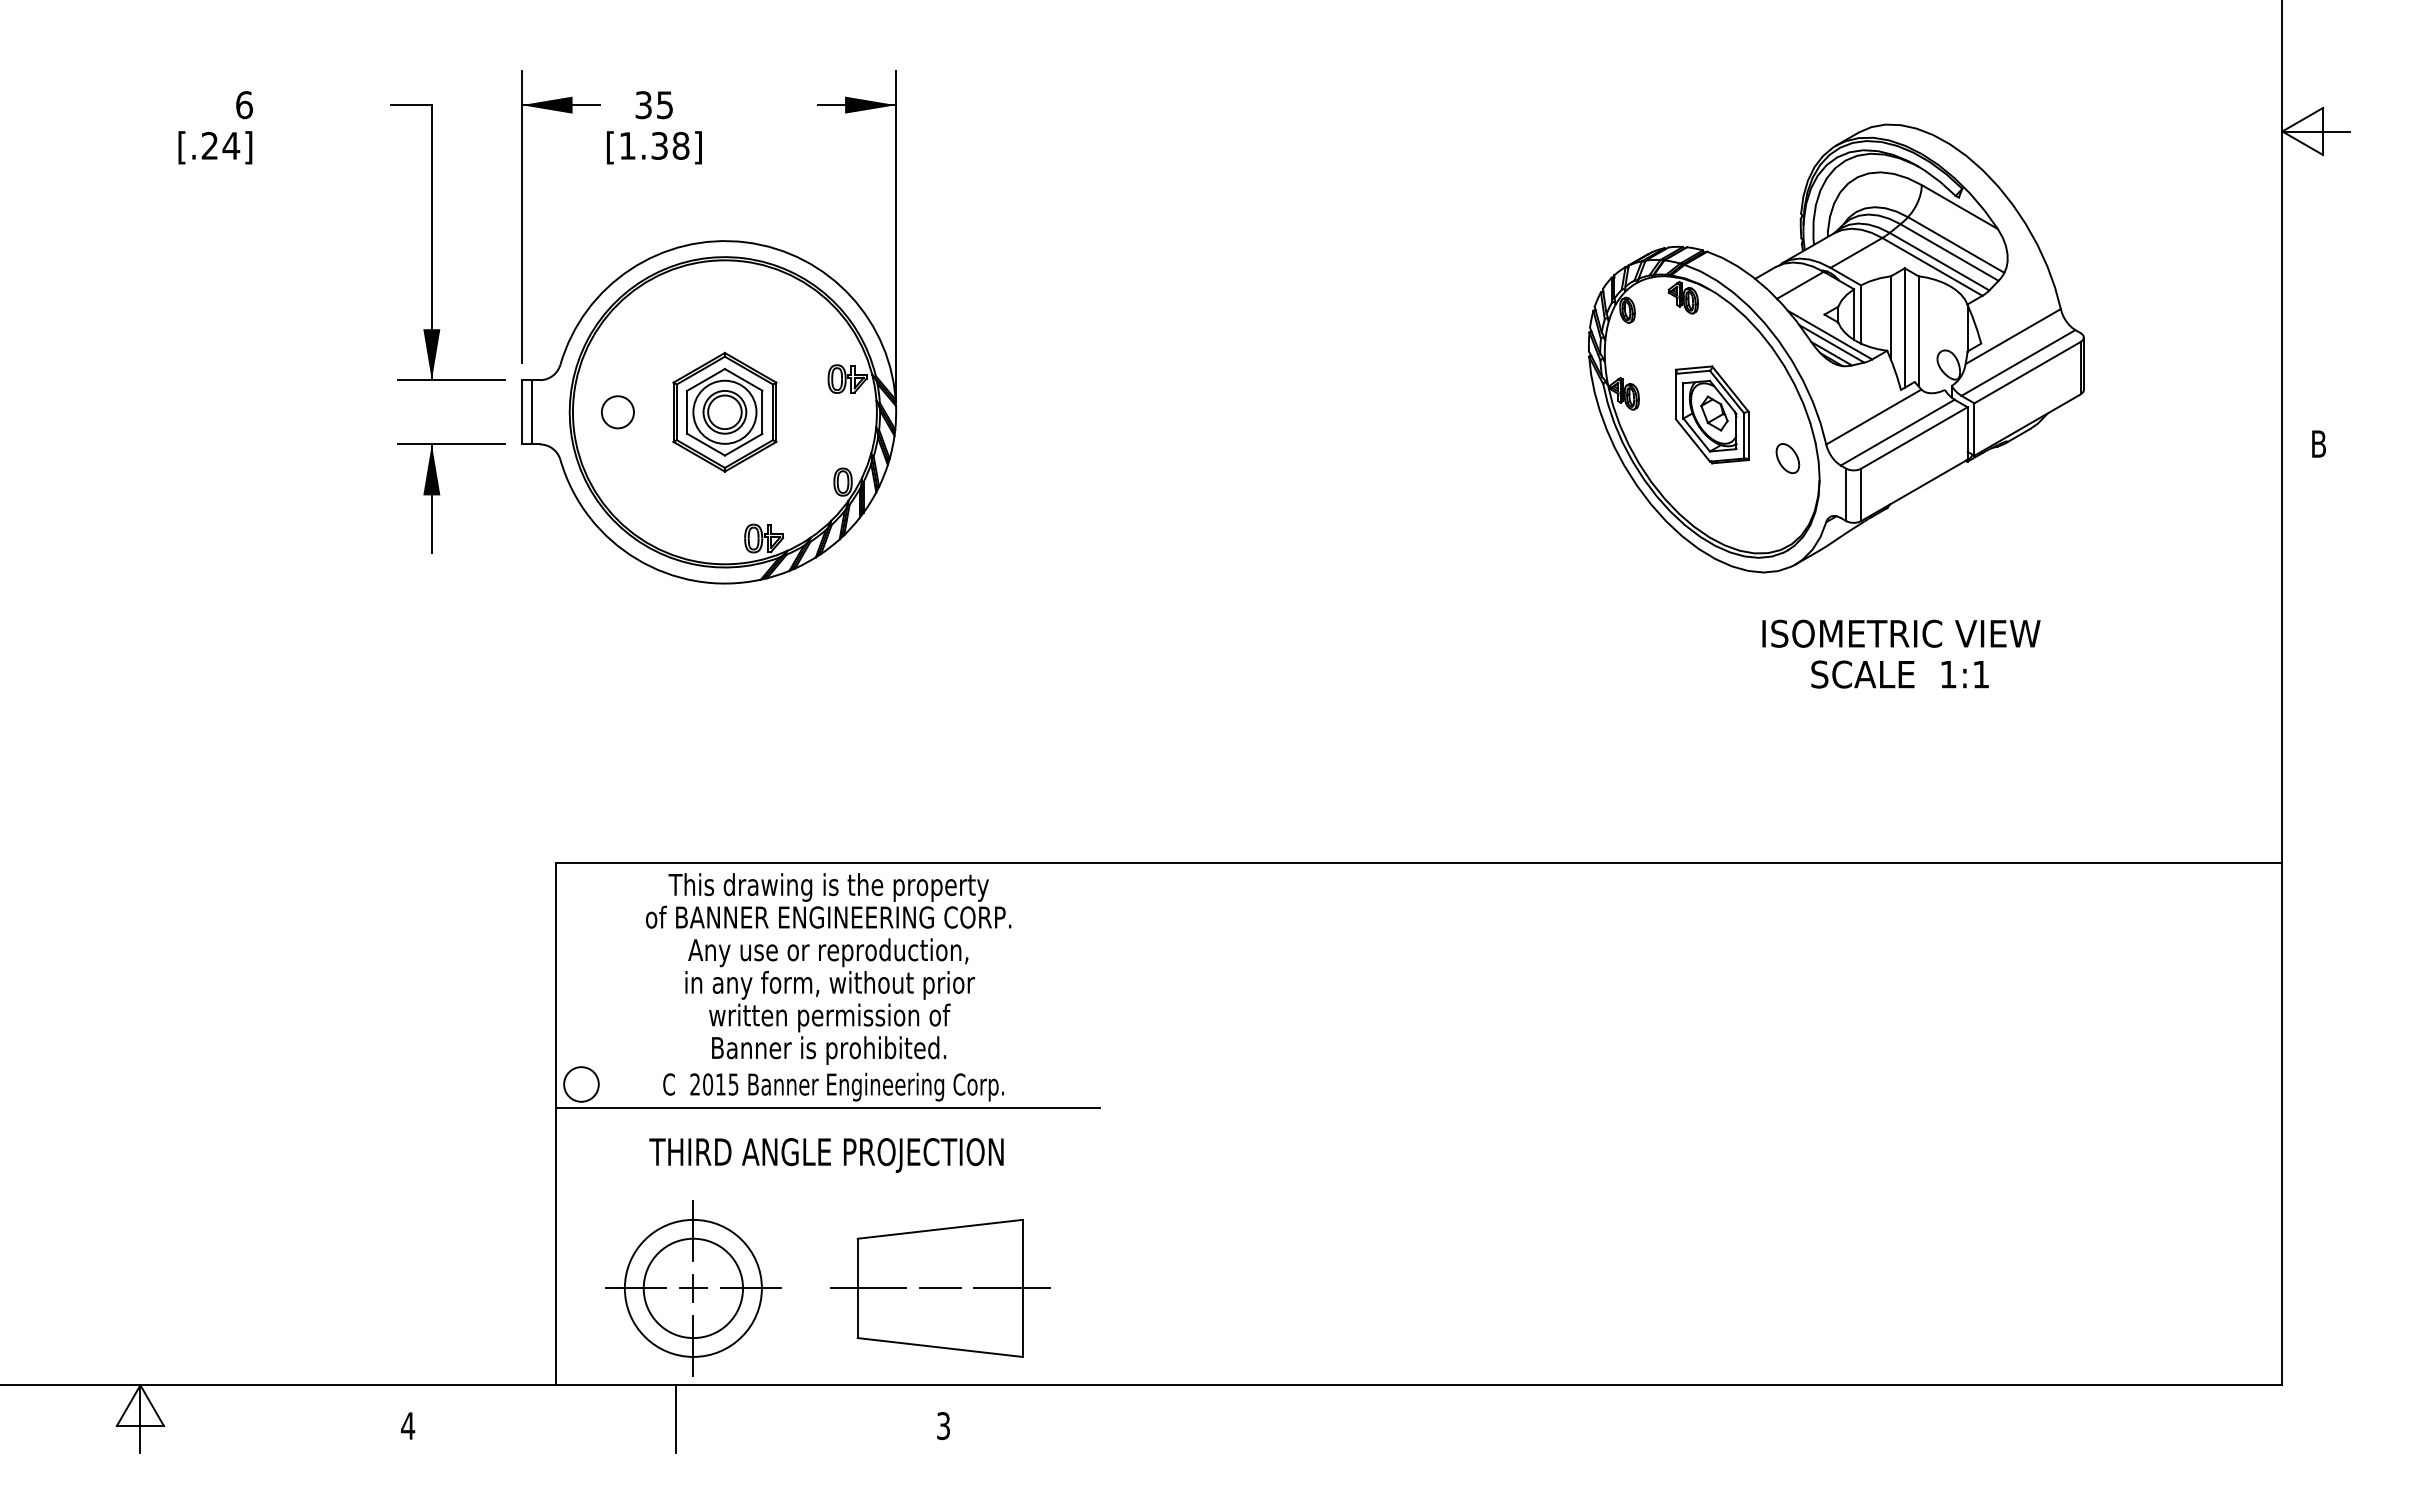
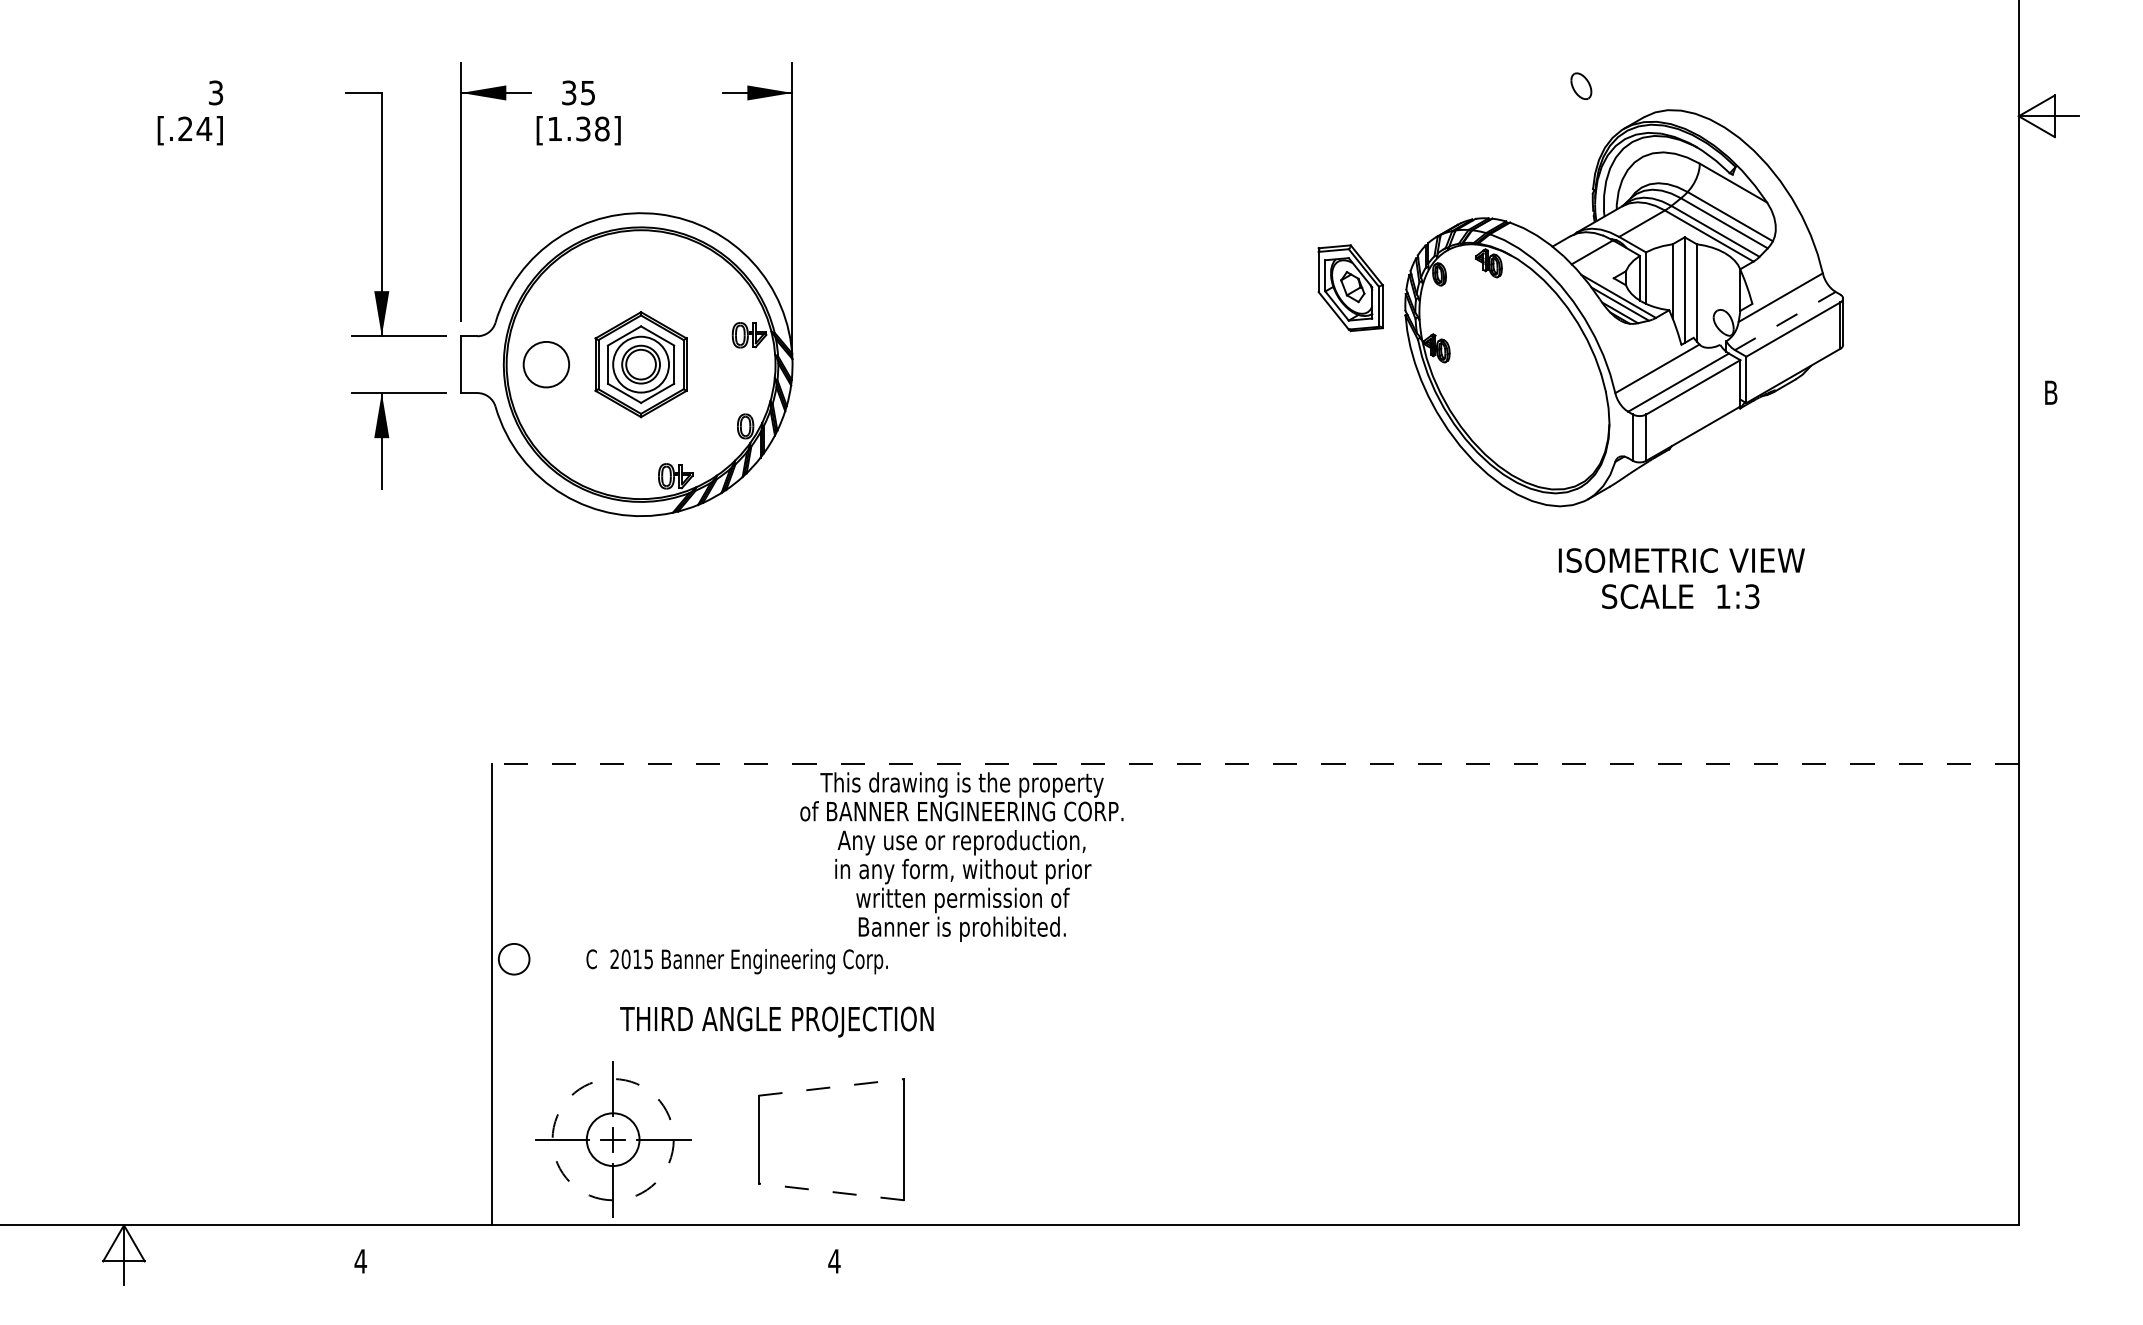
text: (244, 105) -> (216, 93), 6 -> 3
line: (2018, 363) -> (1785, 321), solid -> dashed
line: (532, 412) -> (470, 364), removed
circle: (617, 412) -> (546, 364), size x1.6
part: (1711, 414) -> (1350, 287), moved
part: (1787, 458) -> (1581, 86), moved
text: (1981, 674) -> (1752, 596), 1:1 -> 1:3
line: (1418, 863) -> (1254, 763), solid -> dashed
text: (828, 968) -> (961, 856), moved
line: (827, 1108) -> (731, 980), removed
text: (826, 1155) -> (776, 1022), moved
line: (940, 1229) -> (831, 1087), solid -> dashed
circle: (692, 1287) -> (612, 1138), solid -> dashed
circle: (693, 1288) -> (613, 1139), size x0.6
line: (868, 1288) -> (768, 1139), removed
line: (939, 1288) -> (830, 1139), removed
line: (1011, 1288) -> (894, 1139), removed
line: (940, 1347) -> (831, 1191), solid -> dashed
line: (675, 1419) -> (597, 1255), removed
text: (943, 1426) -> (834, 1261), 3 -> 4

